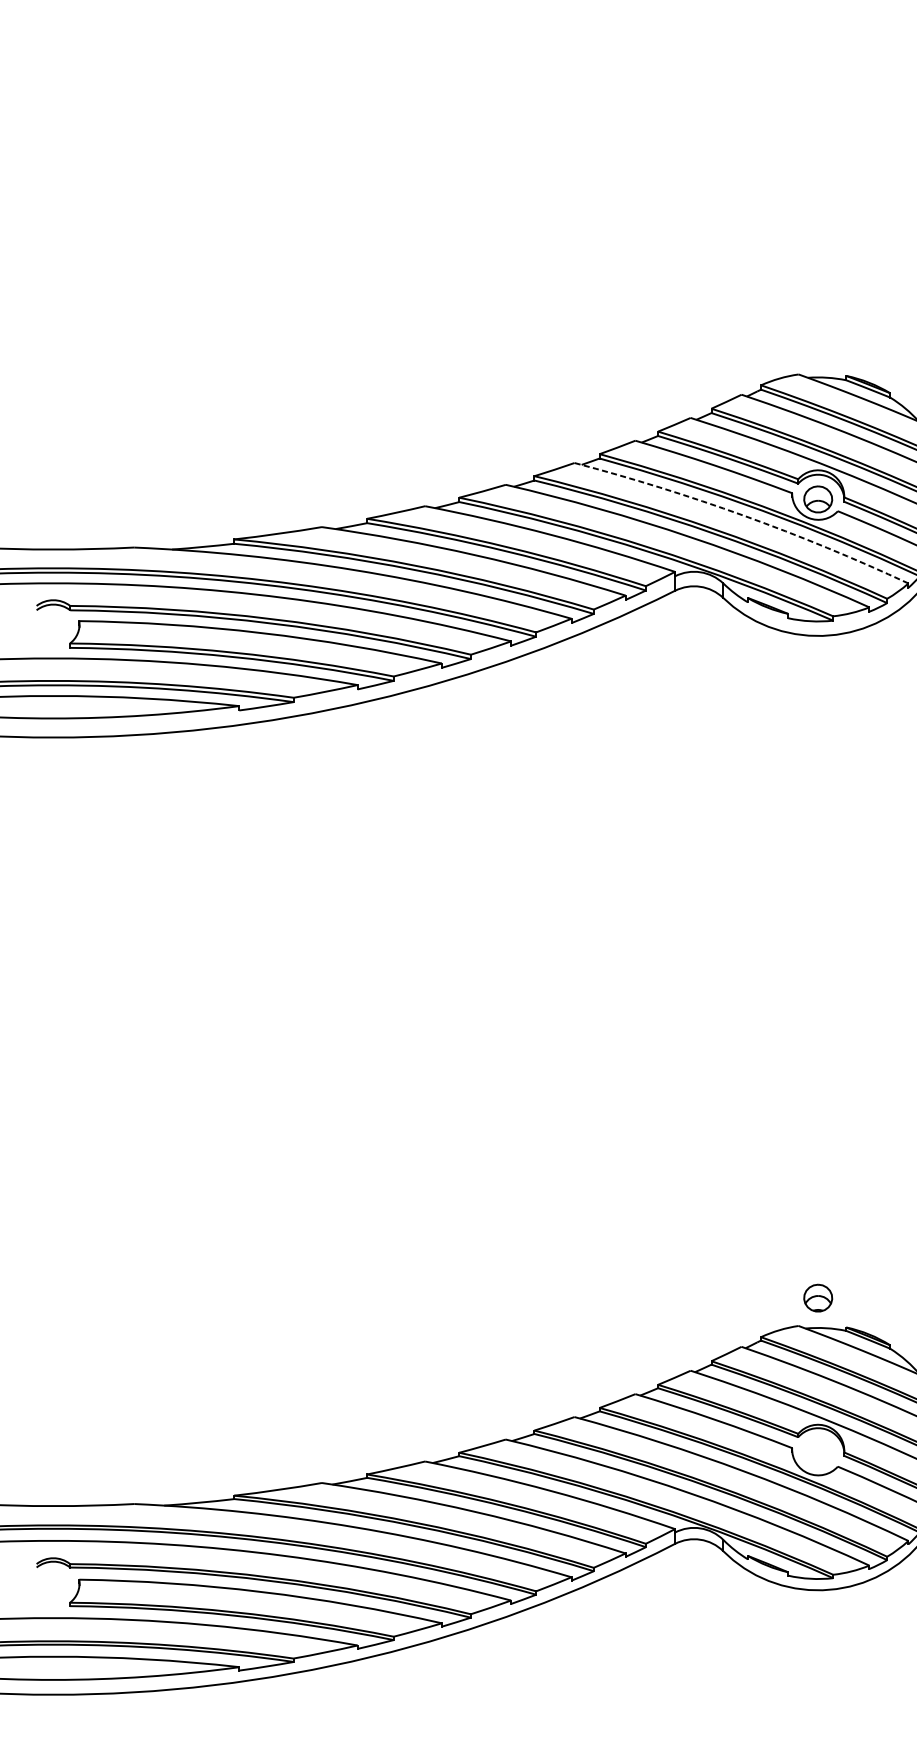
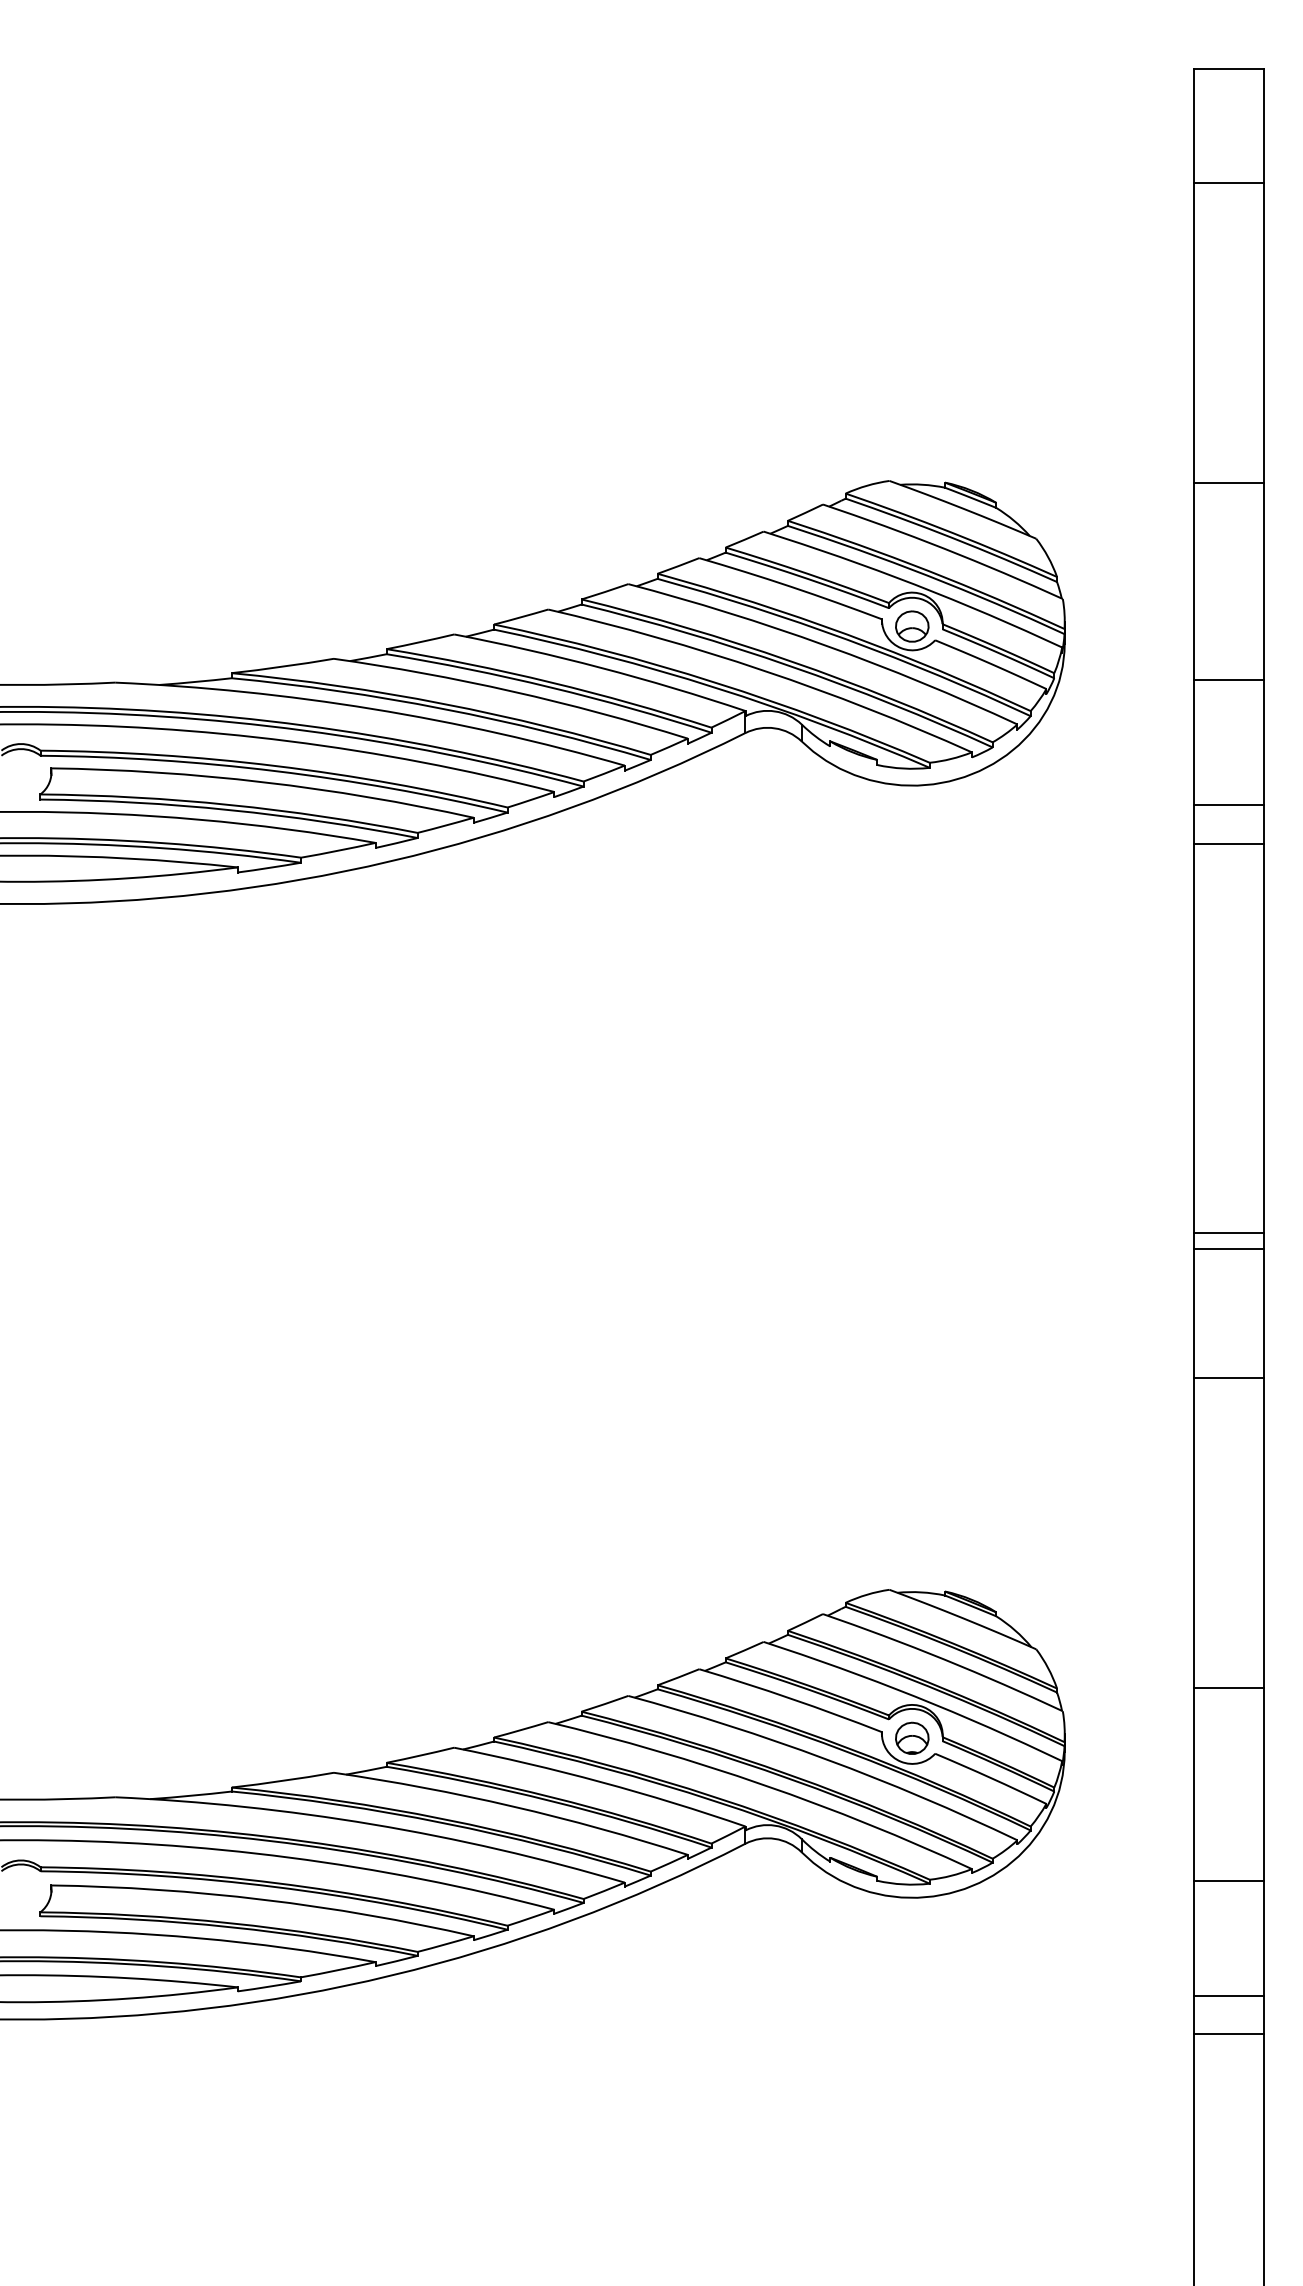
arc: (744, 515) -> (826, 645), dashed -> solid
part: (818, 1297) -> (912, 1737), moved

